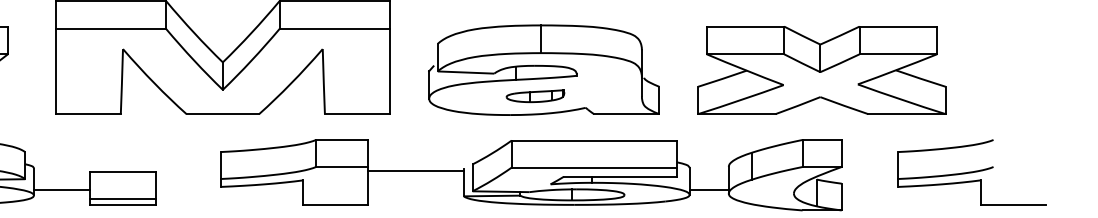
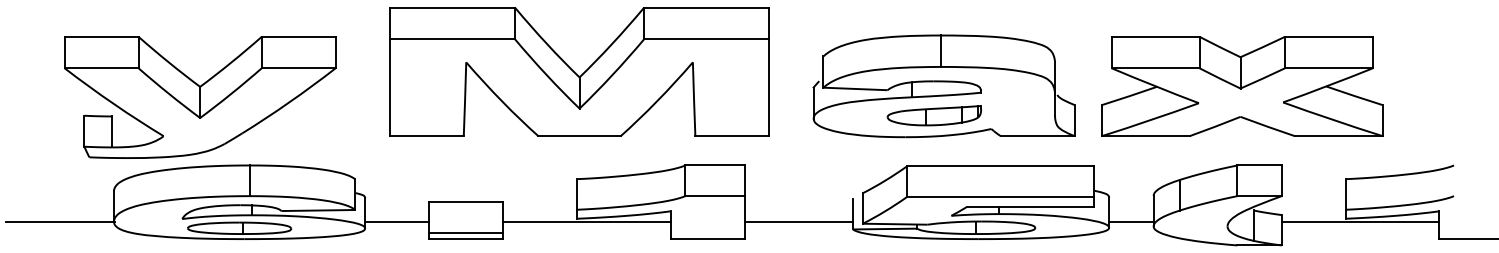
part: (822, 70) -> (1242, 86), moved
part: (534, 95) -> (933, 115), size x1.43
line: (415, 171) -> (798, 222), moved
line: (228, 190) -> (586, 222), added
line: (911, 190) -> (1360, 222), added

